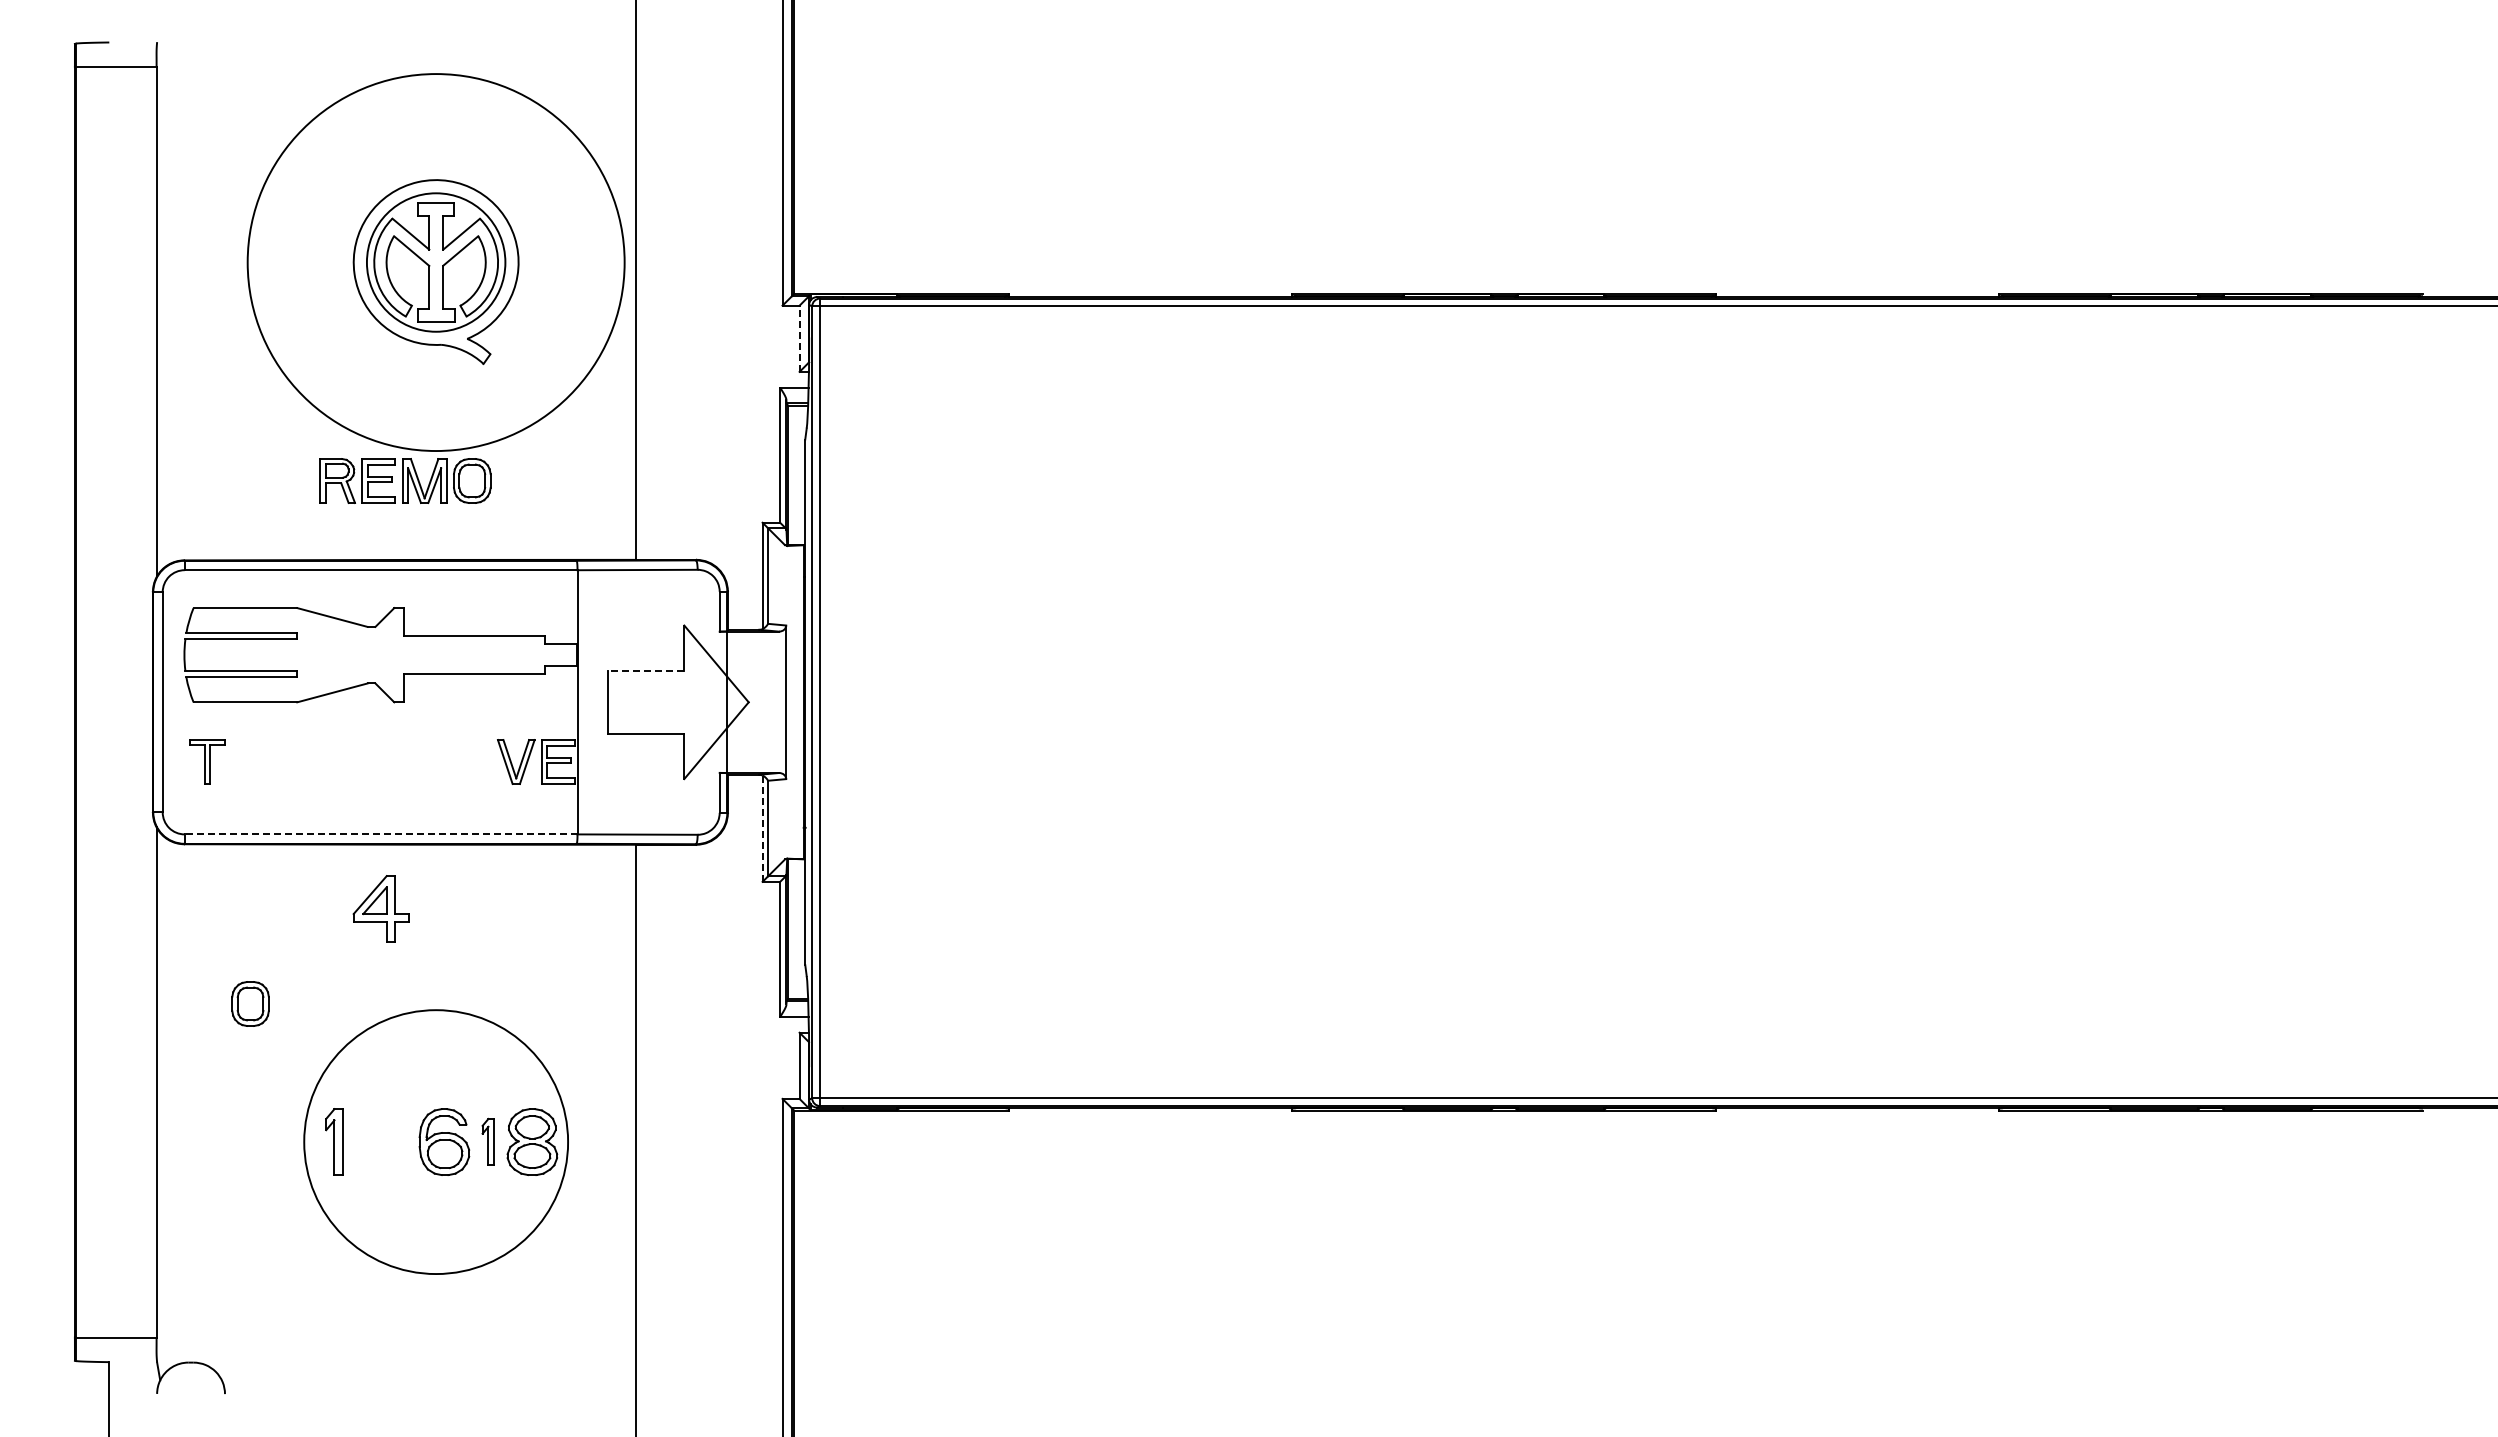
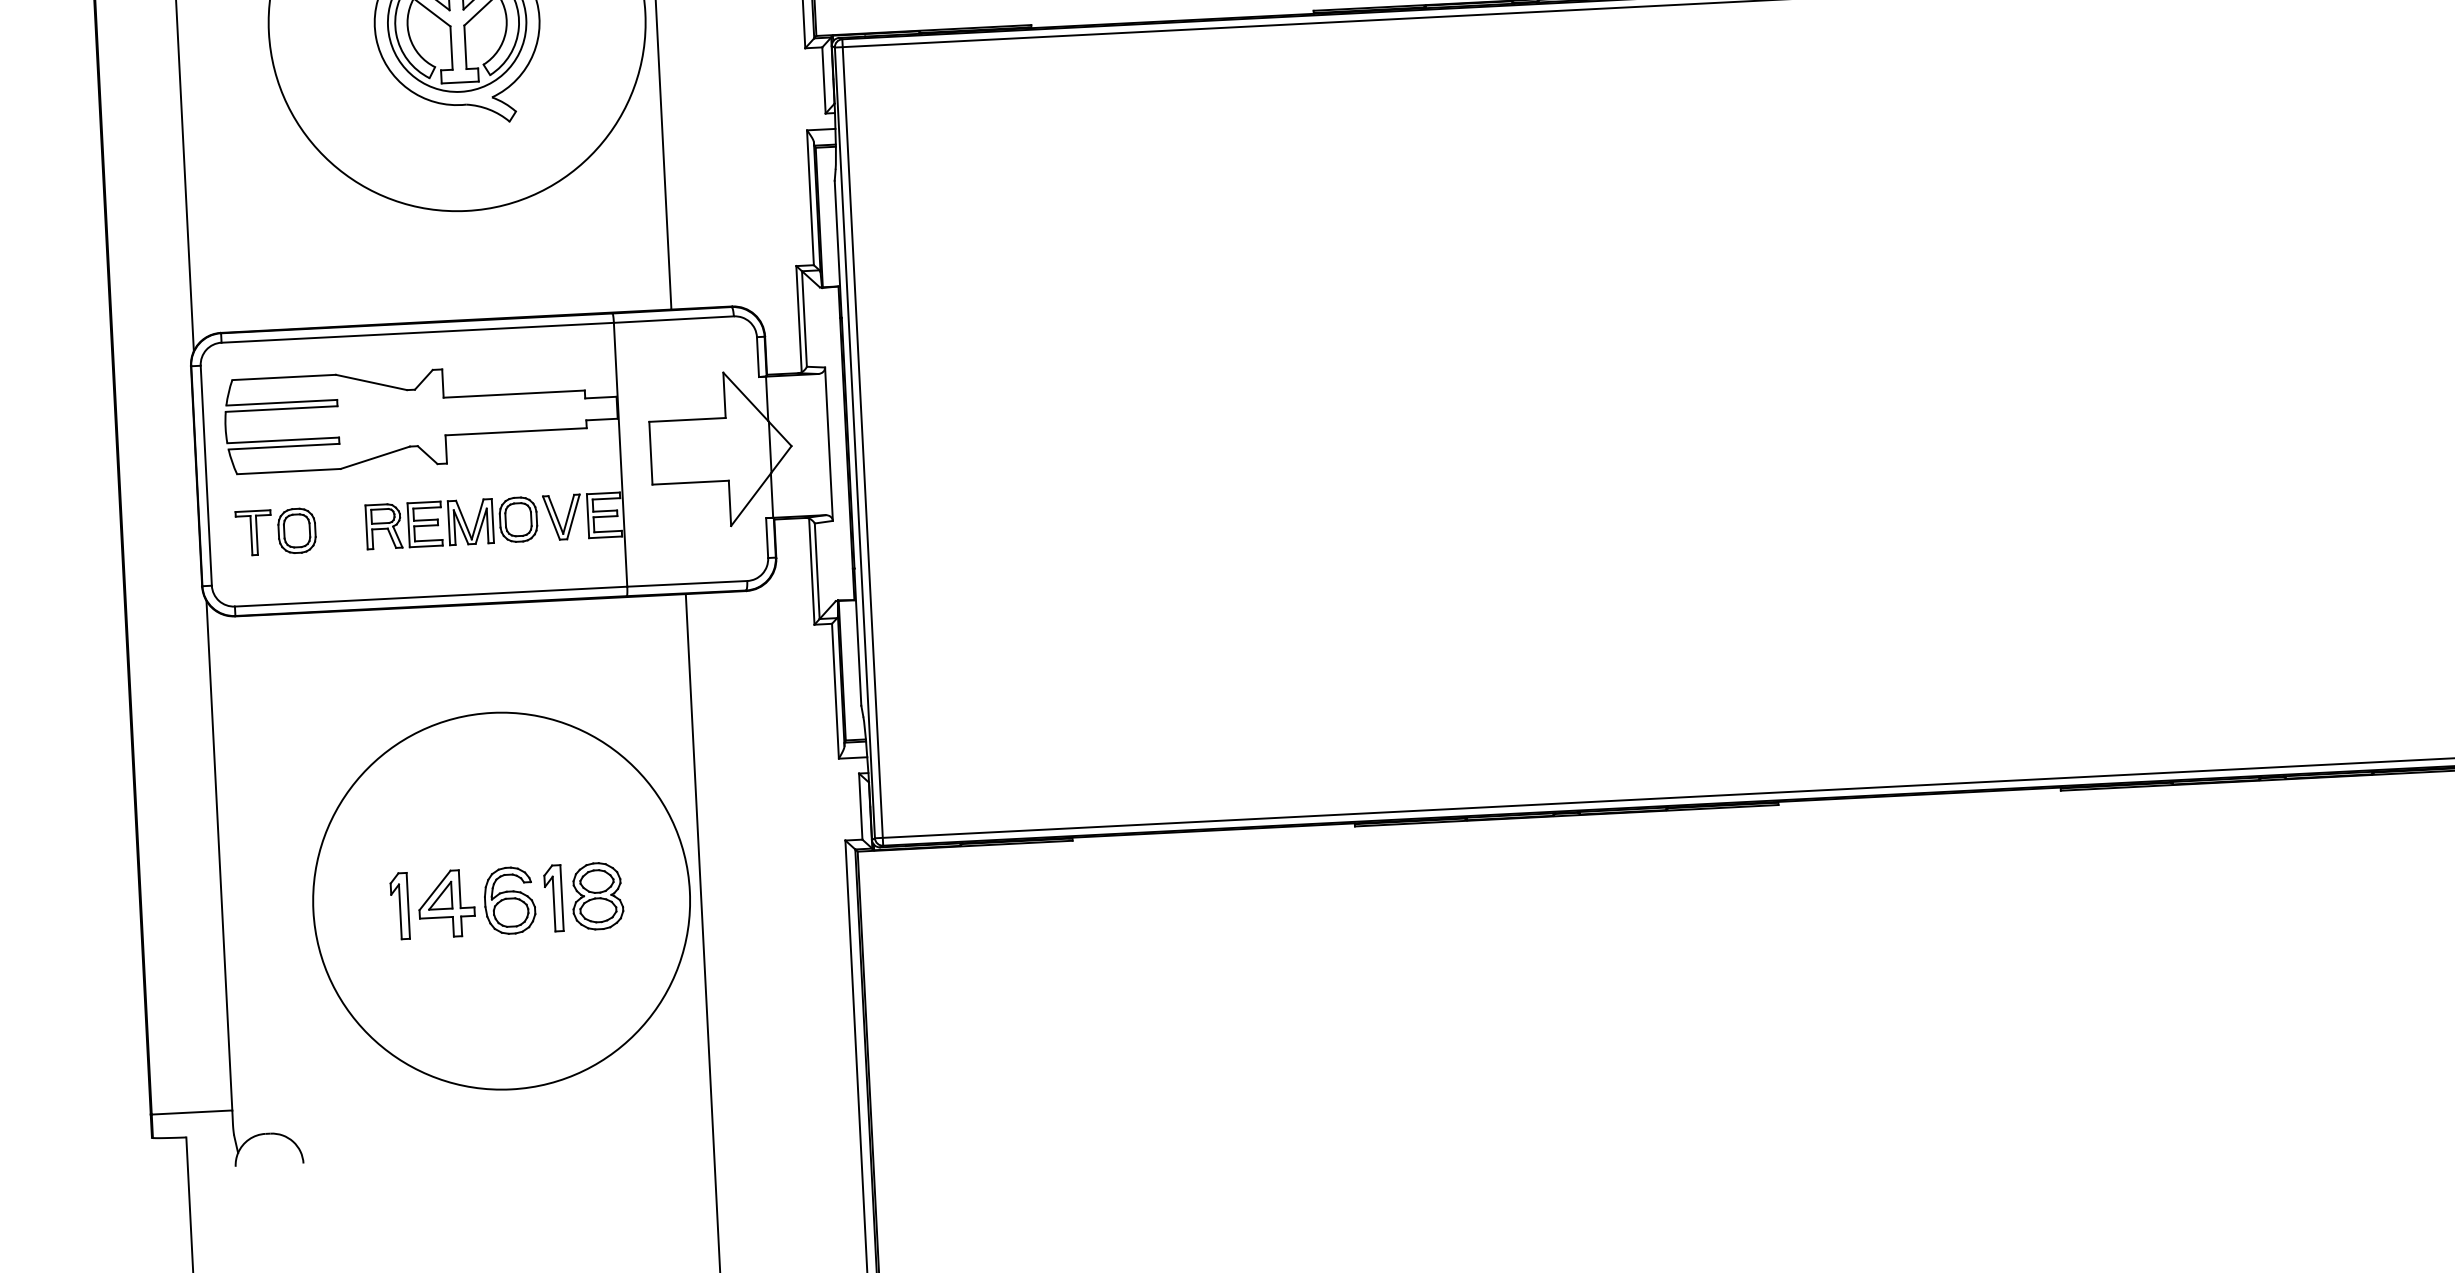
line: (799, 338) -> (823, 80), dashed -> solid
part: (405, 480) -> (451, 522), moved
line: (645, 670) -> (686, 419), dashed -> solid
line: (762, 829) -> (811, 572), dashed -> solid
line: (380, 834) -> (430, 596), dashed -> solid
part: (380, 908) -> (446, 903), moved
part: (250, 1003) -> (296, 530), moved
circle: (435, 1141) -> (500, 900), size x1.43
part: (488, 1141) -> (553, 897), size x1.43

